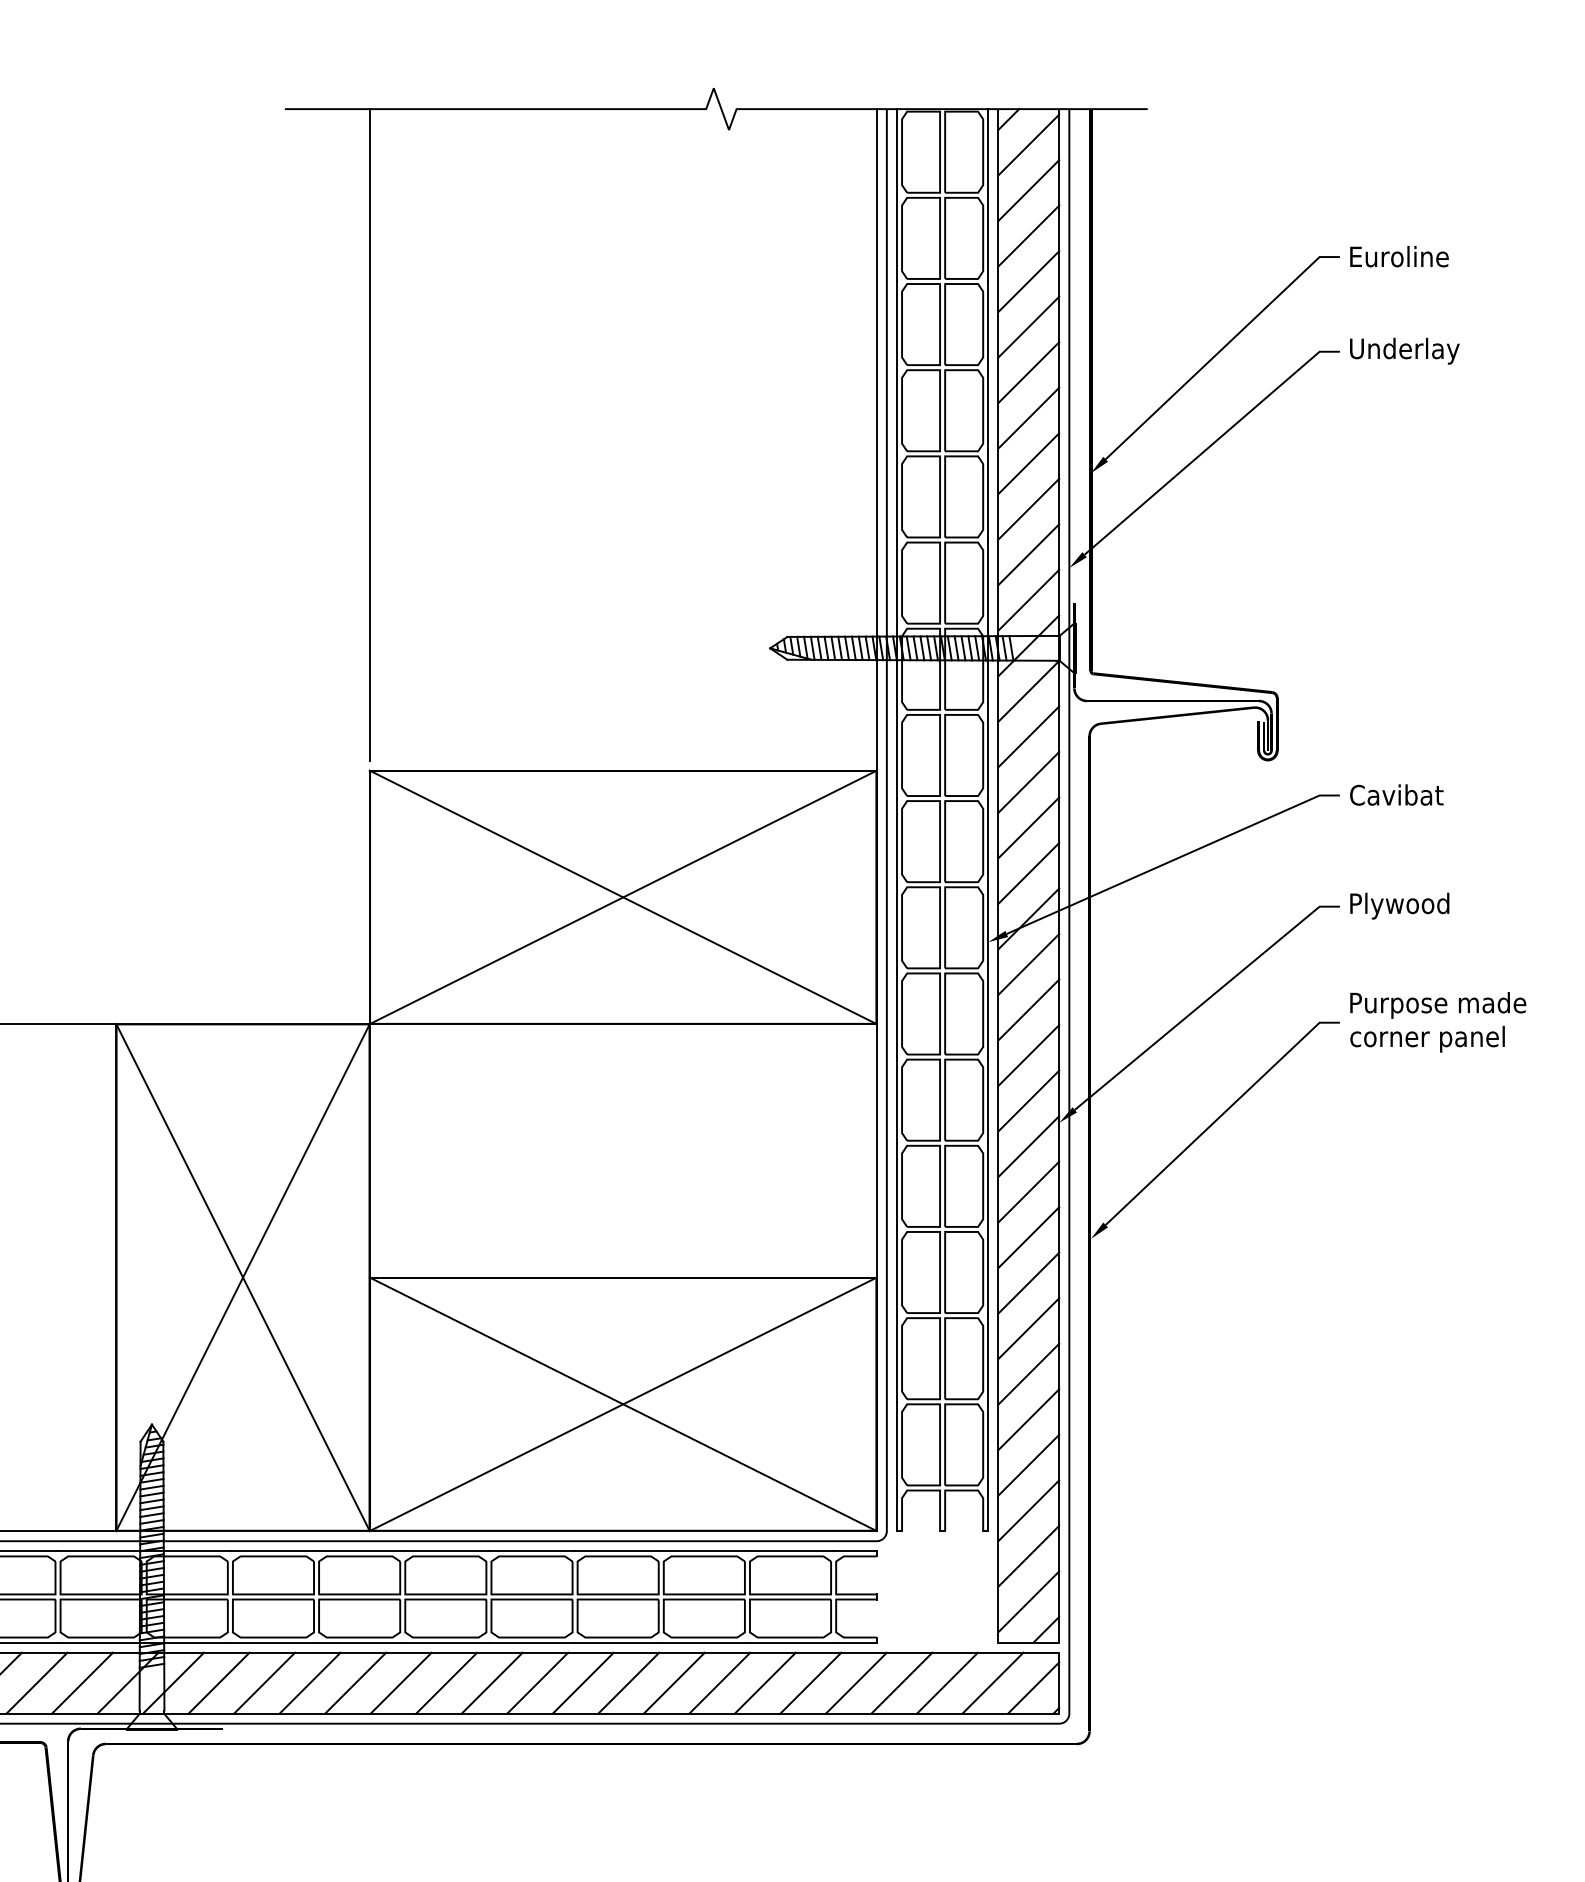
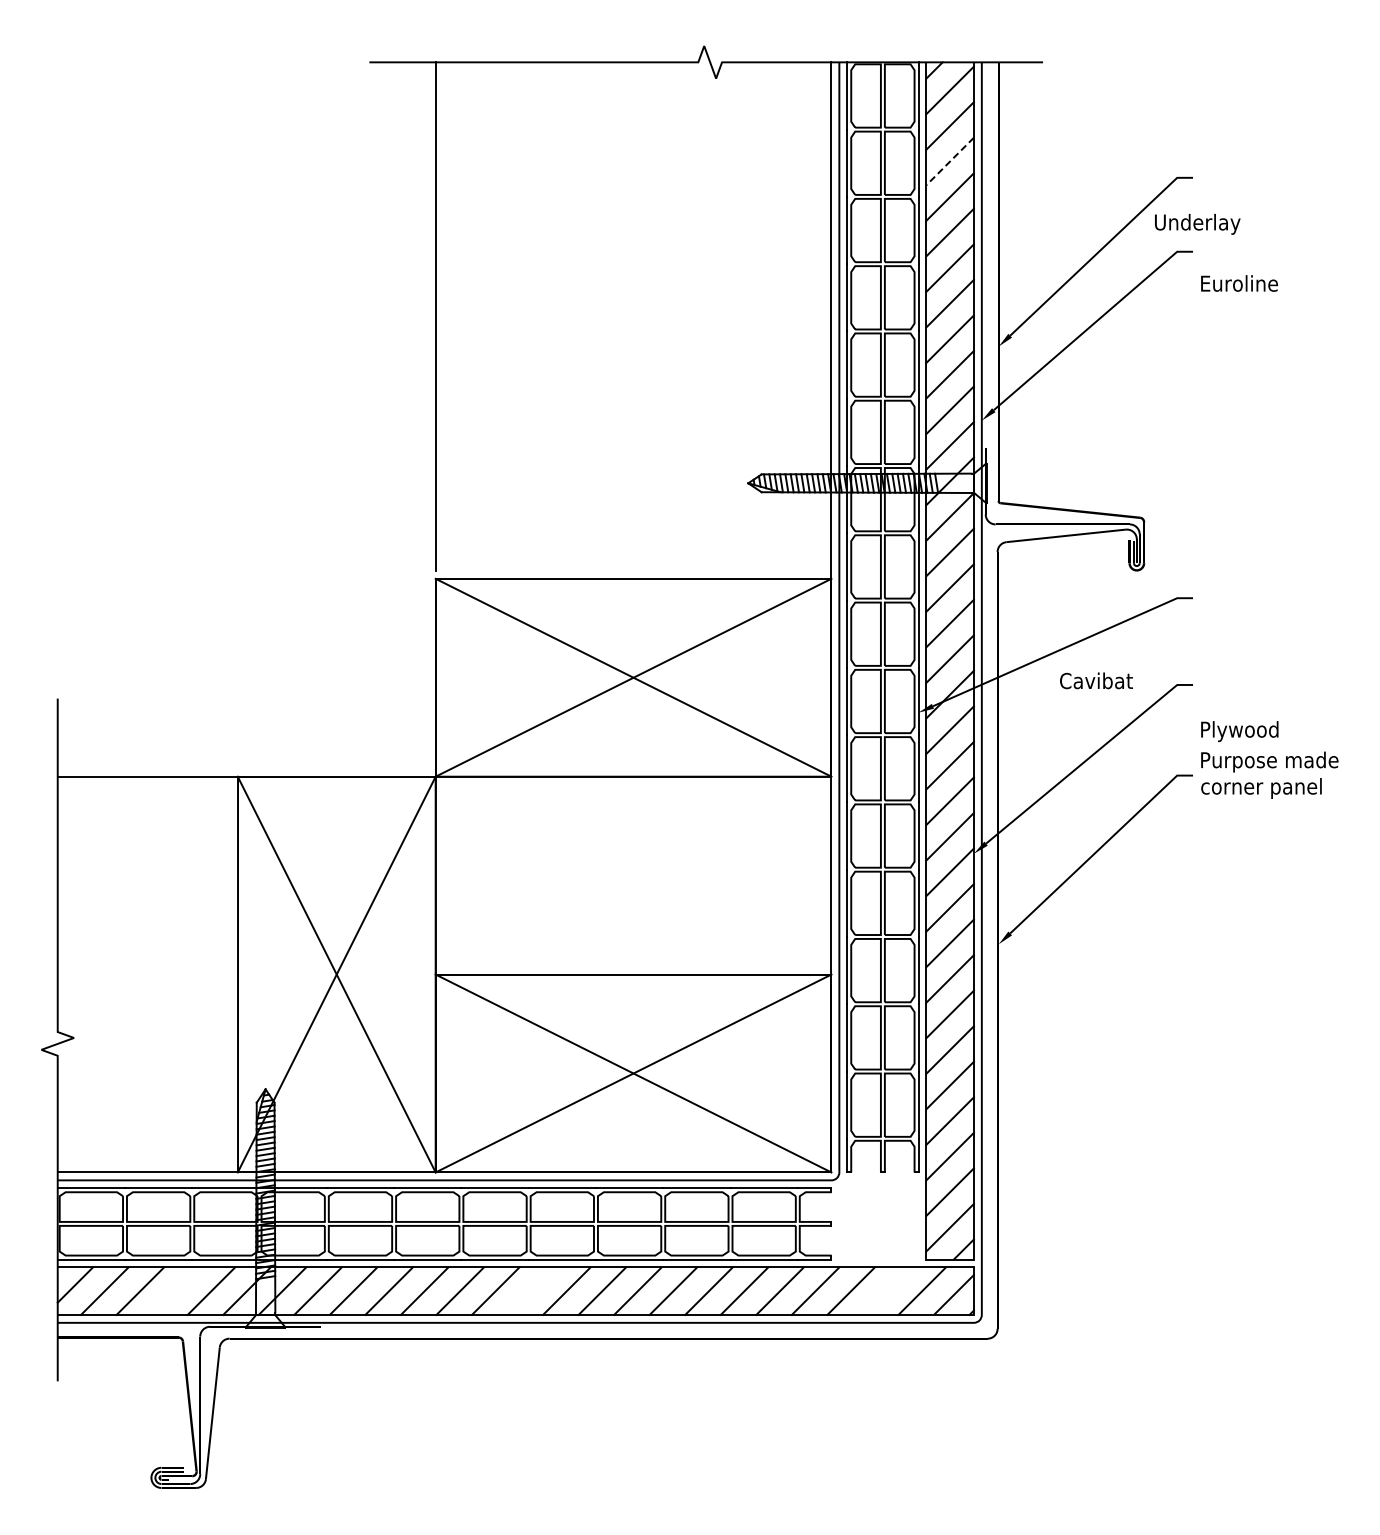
line: (1029, 236) -> (950, 161), solid -> dashed
text: (1399, 256) -> (1239, 283), moved
text: (1404, 350) -> (1197, 223), moved
text: (1396, 794) -> (1096, 680), moved
text: (1399, 906) -> (1239, 731), moved
line: (36, 1682) -> (175, 1290), removed
line: (492, 1682) -> (531, 1290), removed
line: (947, 1682) -> (886, 1290), removed

